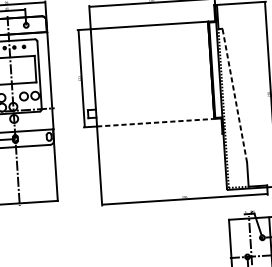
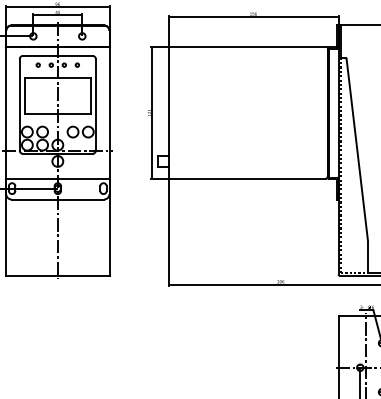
line: (235, 95) -> (357, 149), dashed -> solid
line: (155, 122) -> (247, 178), dashed -> solid

